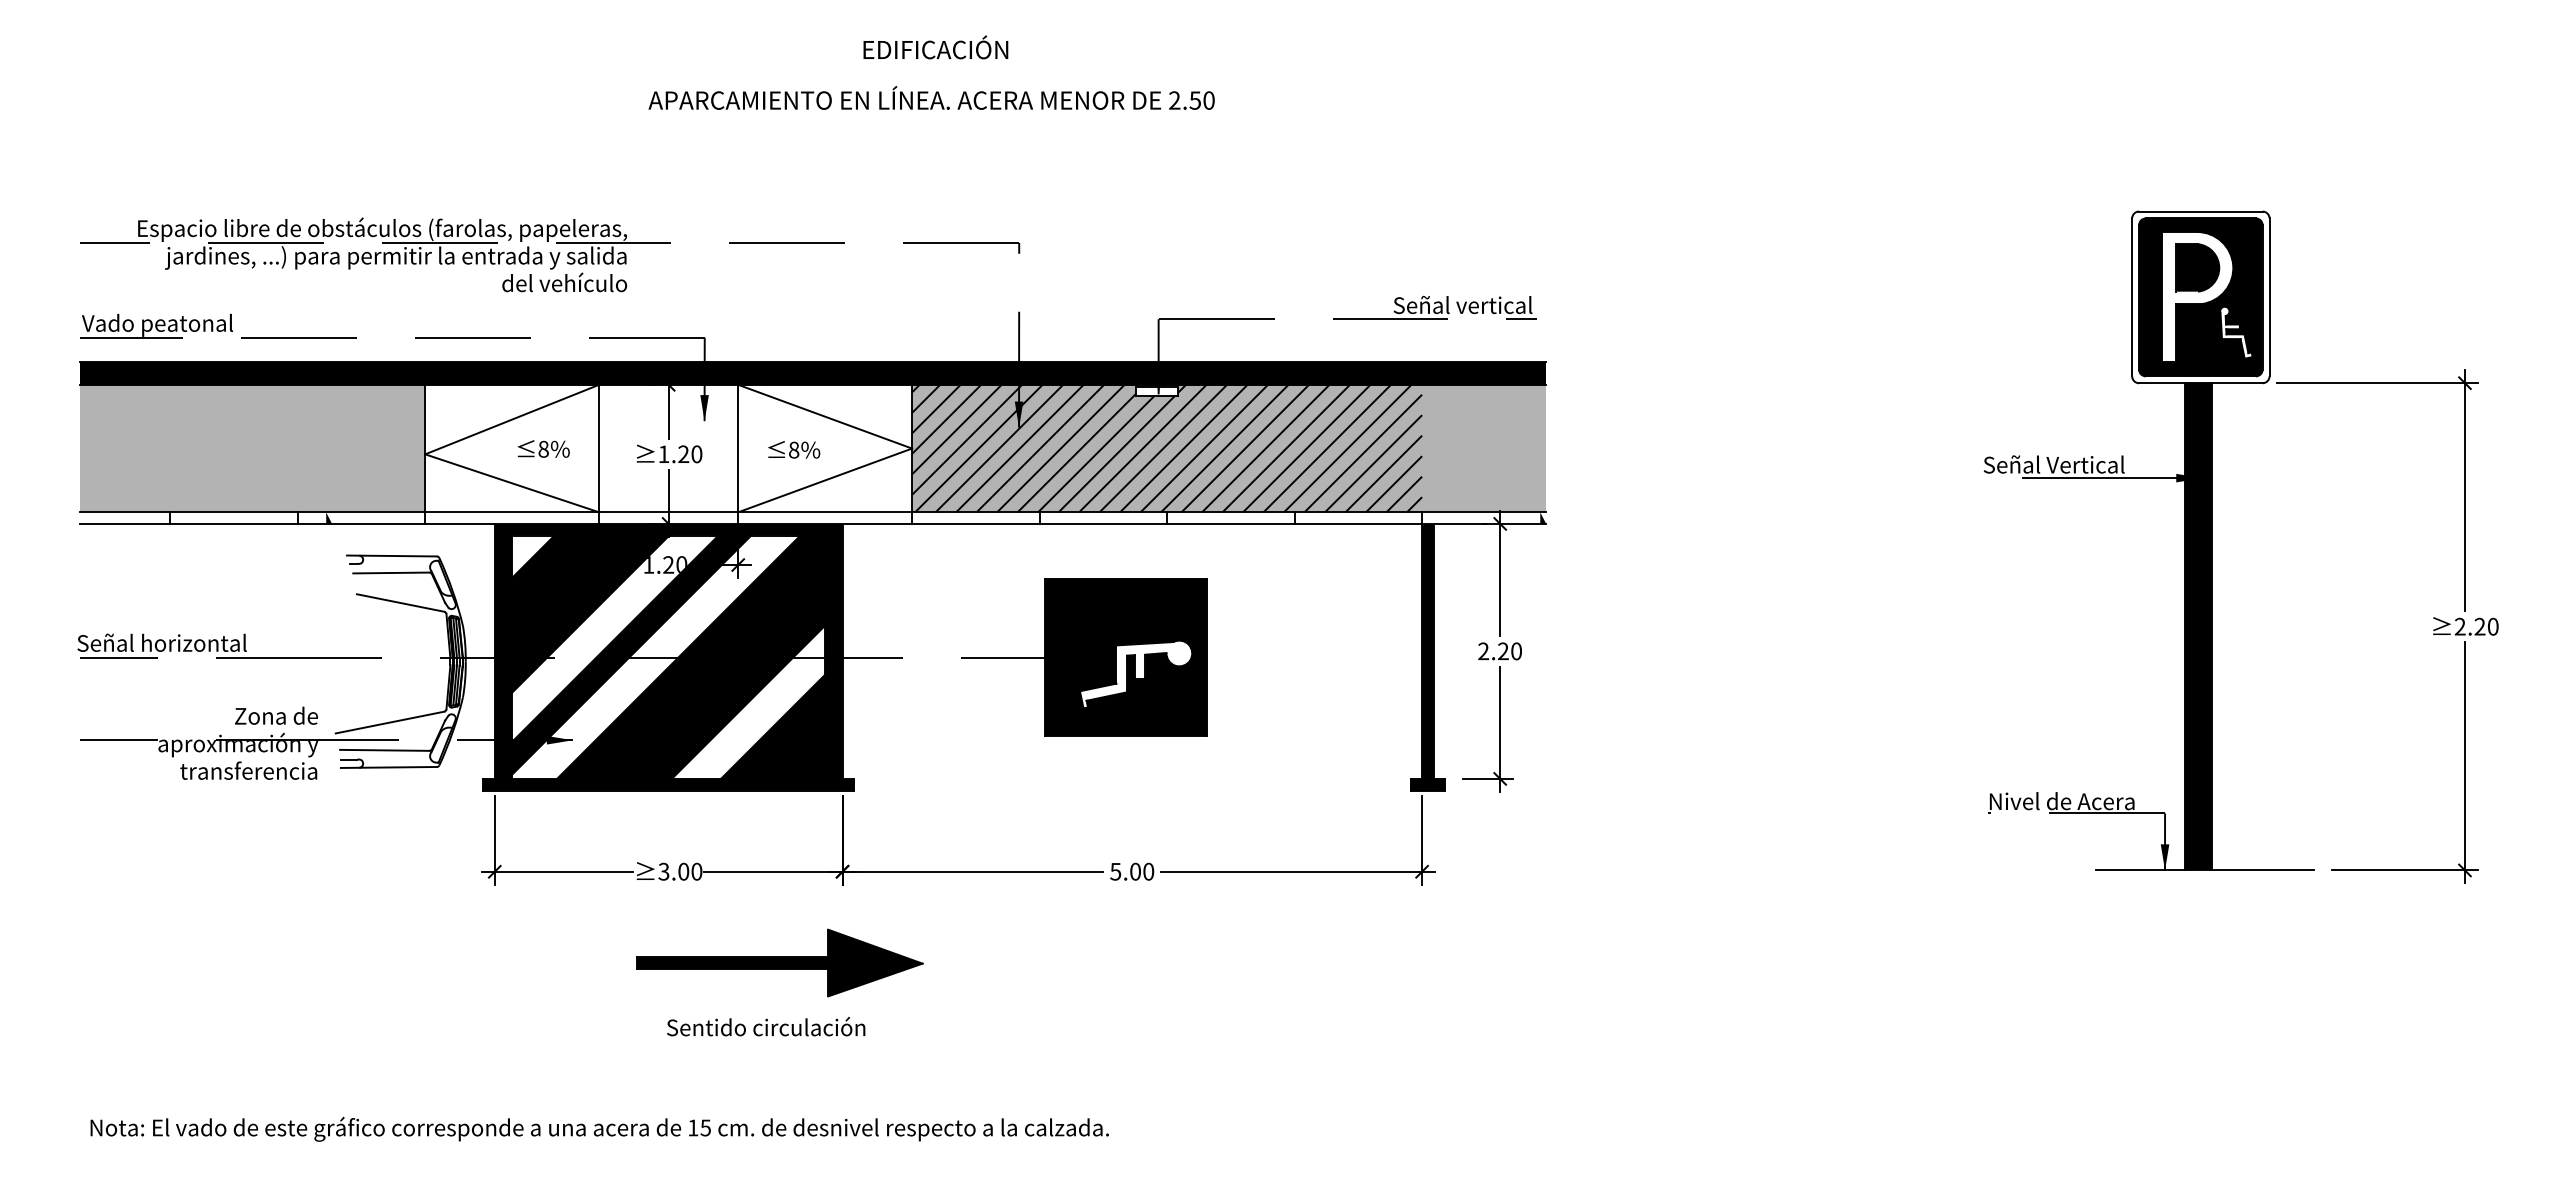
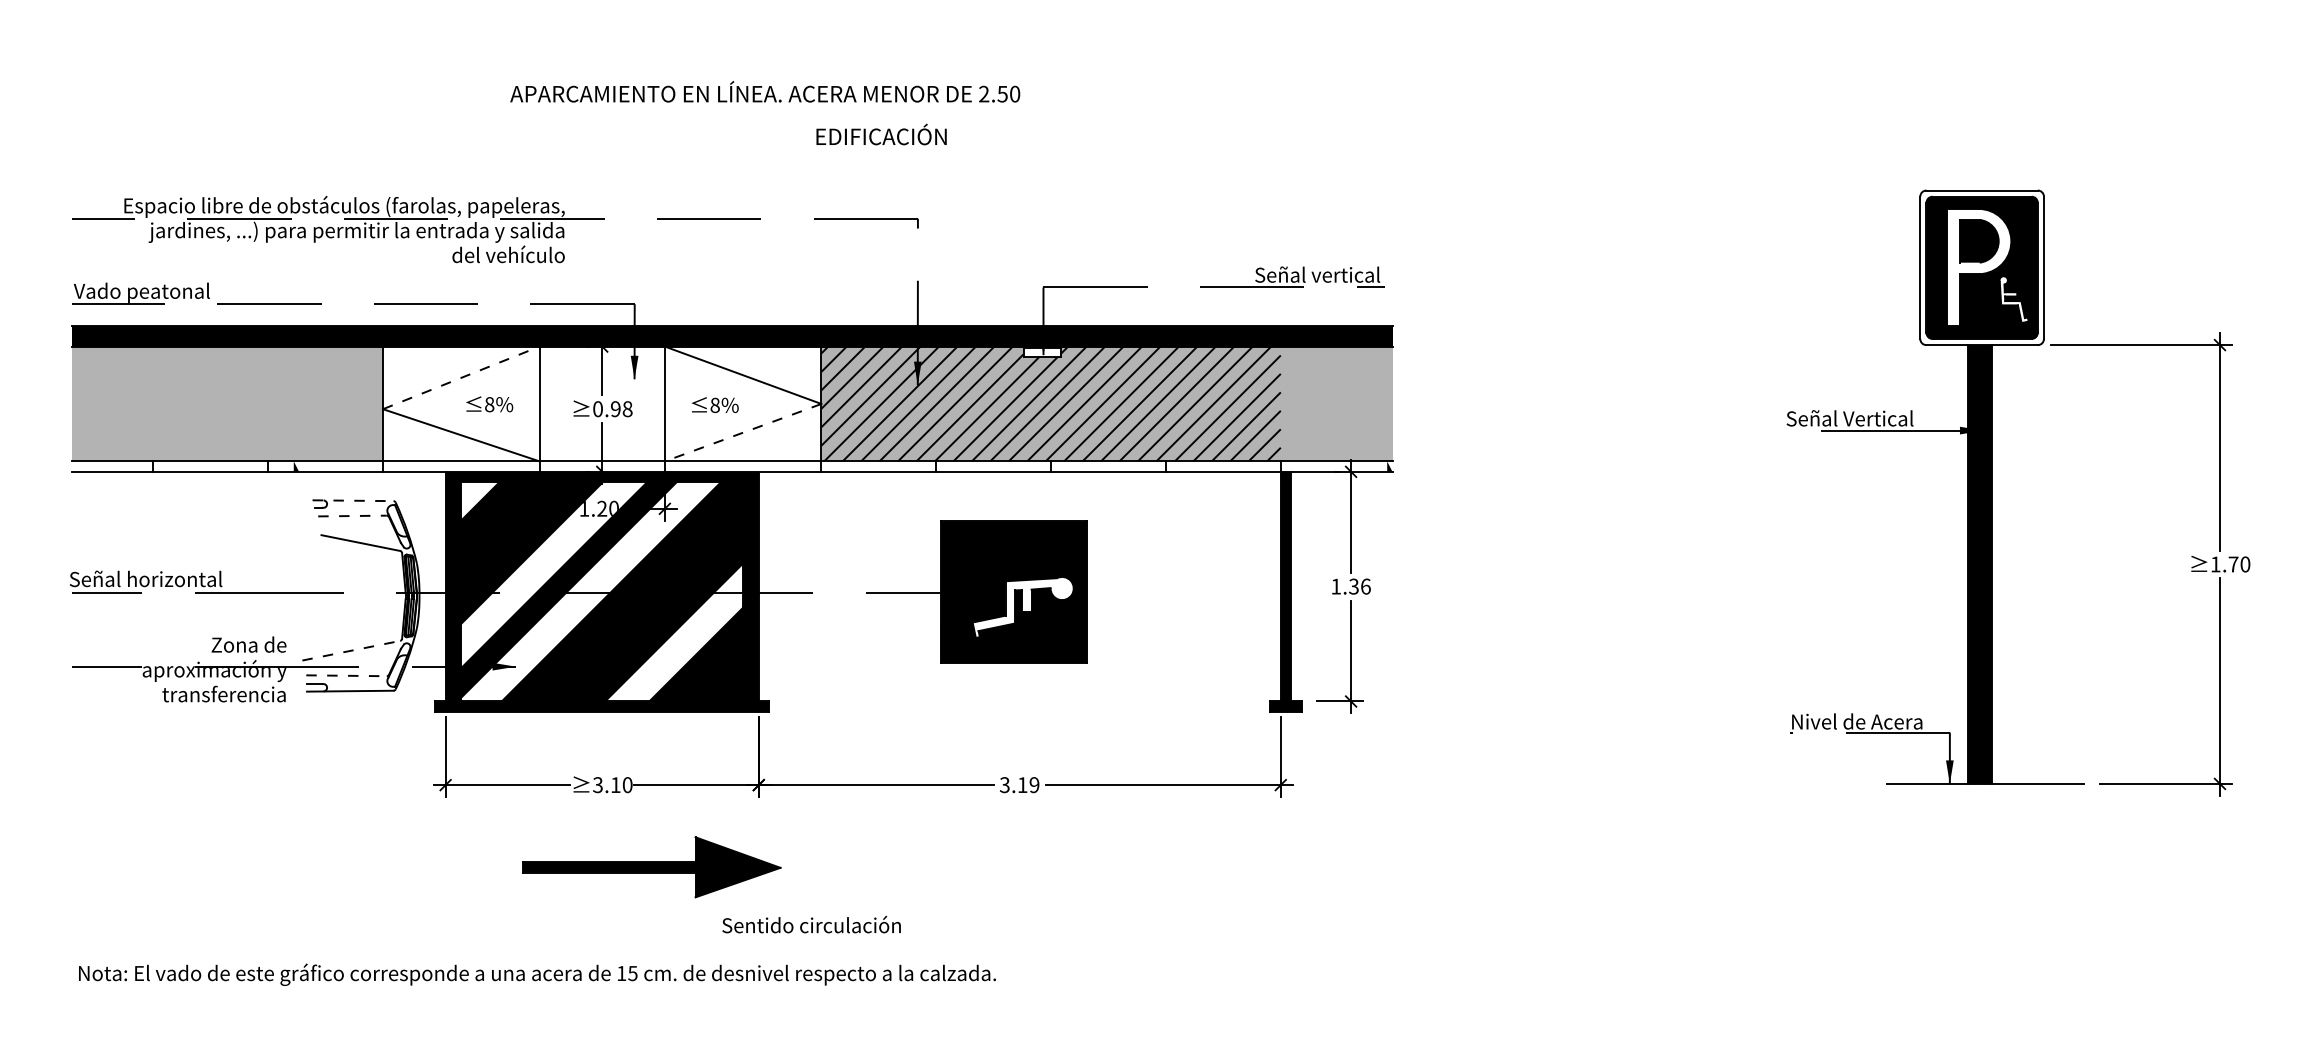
text: (935, 47) -> (881, 134), moved
text: (931, 97) -> (765, 91), moved
line: (512, 419) -> (461, 377), solid -> dashed
text: (680, 454) -> (612, 409), 1.20 -> 0.98
line: (825, 480) -> (743, 432), solid -> dashed
line: (391, 556) -> (352, 501), solid -> dashed
line: (391, 572) -> (352, 515), solid -> dashed
text: (2469, 626) -> (2224, 564), 2.20 -> 1.70
text: (1500, 651) -> (1351, 586), 2.20 -> 1.36
line: (390, 722) -> (351, 650), solid -> dashed
line: (384, 750) -> (346, 675), solid -> dashed
text: (683, 871) -> (615, 784), 3.00 -> 3.10
text: (1132, 871) -> (1019, 784), 5.00 -> 3.19
part: (779, 962) -> (651, 866), moved
text: (766, 1026) -> (811, 924), moved
text: (599, 1128) -> (537, 973), moved

